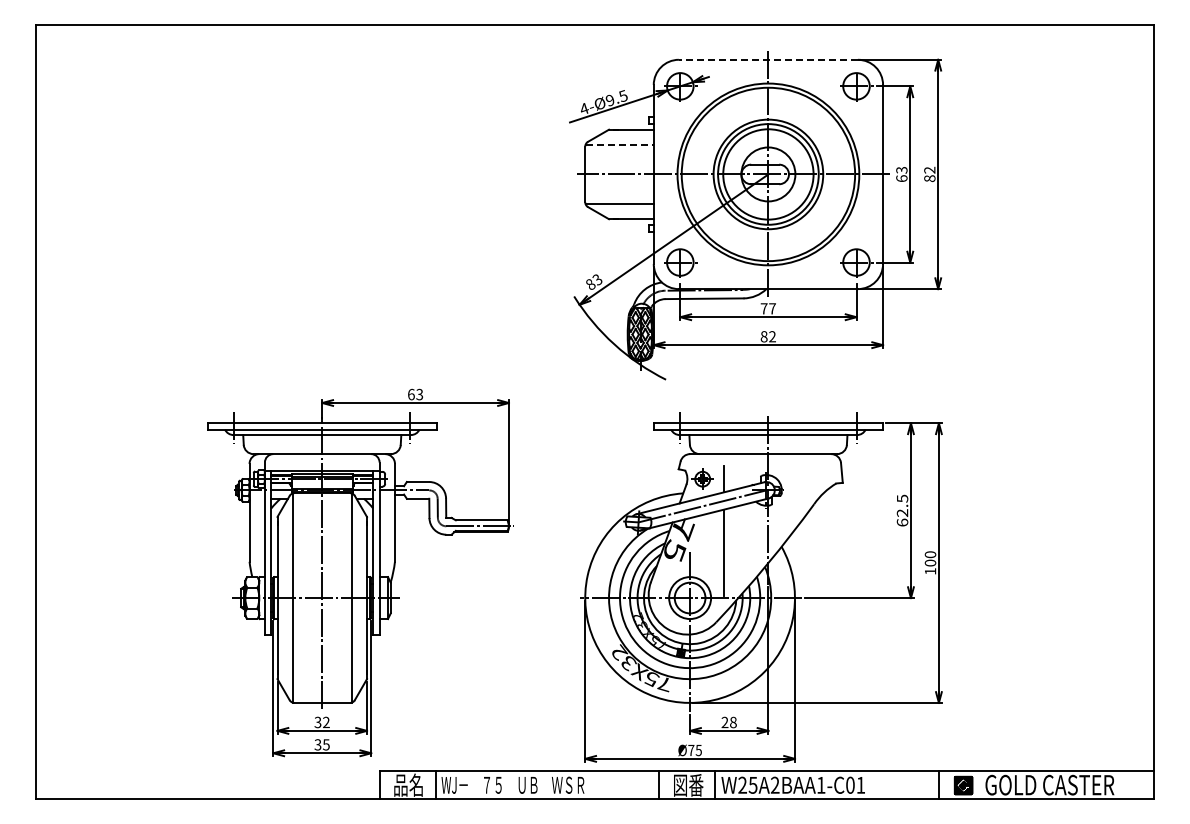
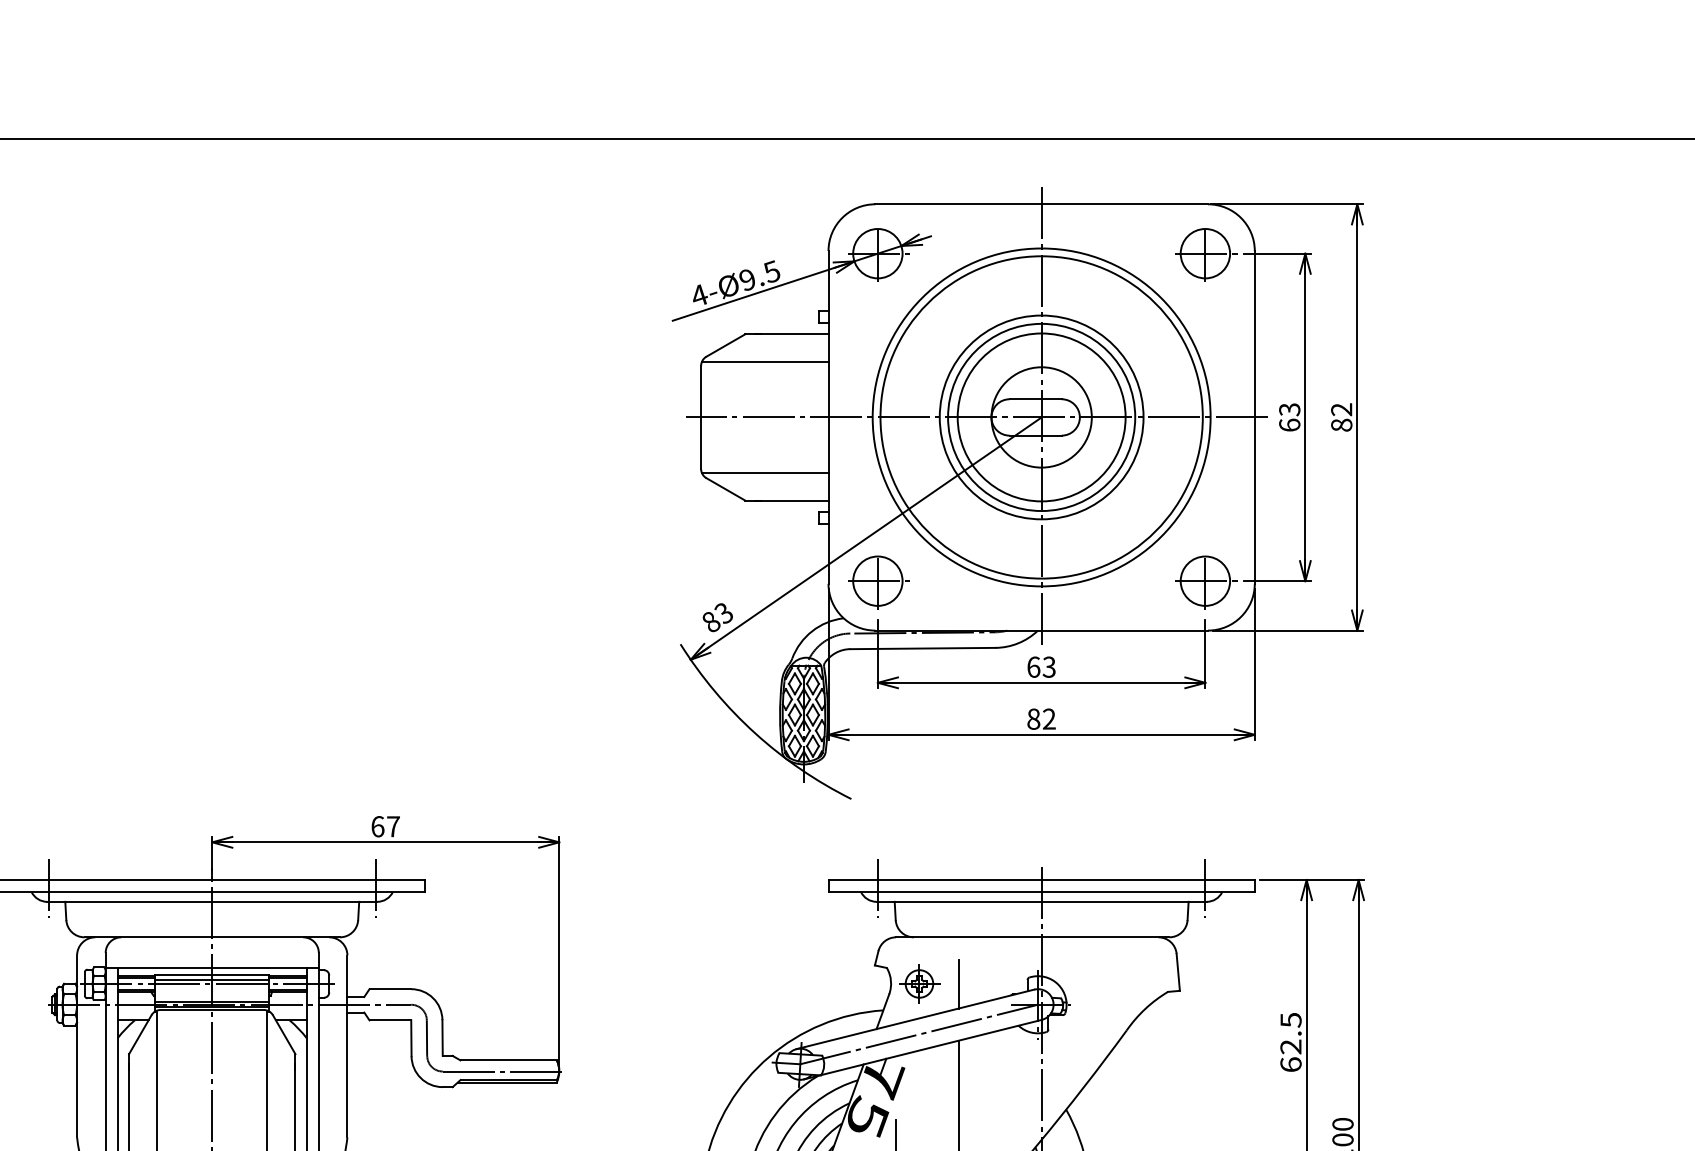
line: (767, 59) -> (1039, 203), dashed -> solid
line: (620, 144) -> (766, 361), dashed -> solid
text: (767, 308) -> (1039, 666), 77 -> 63
text: (419, 394) -> (393, 826), 63 -> 67

